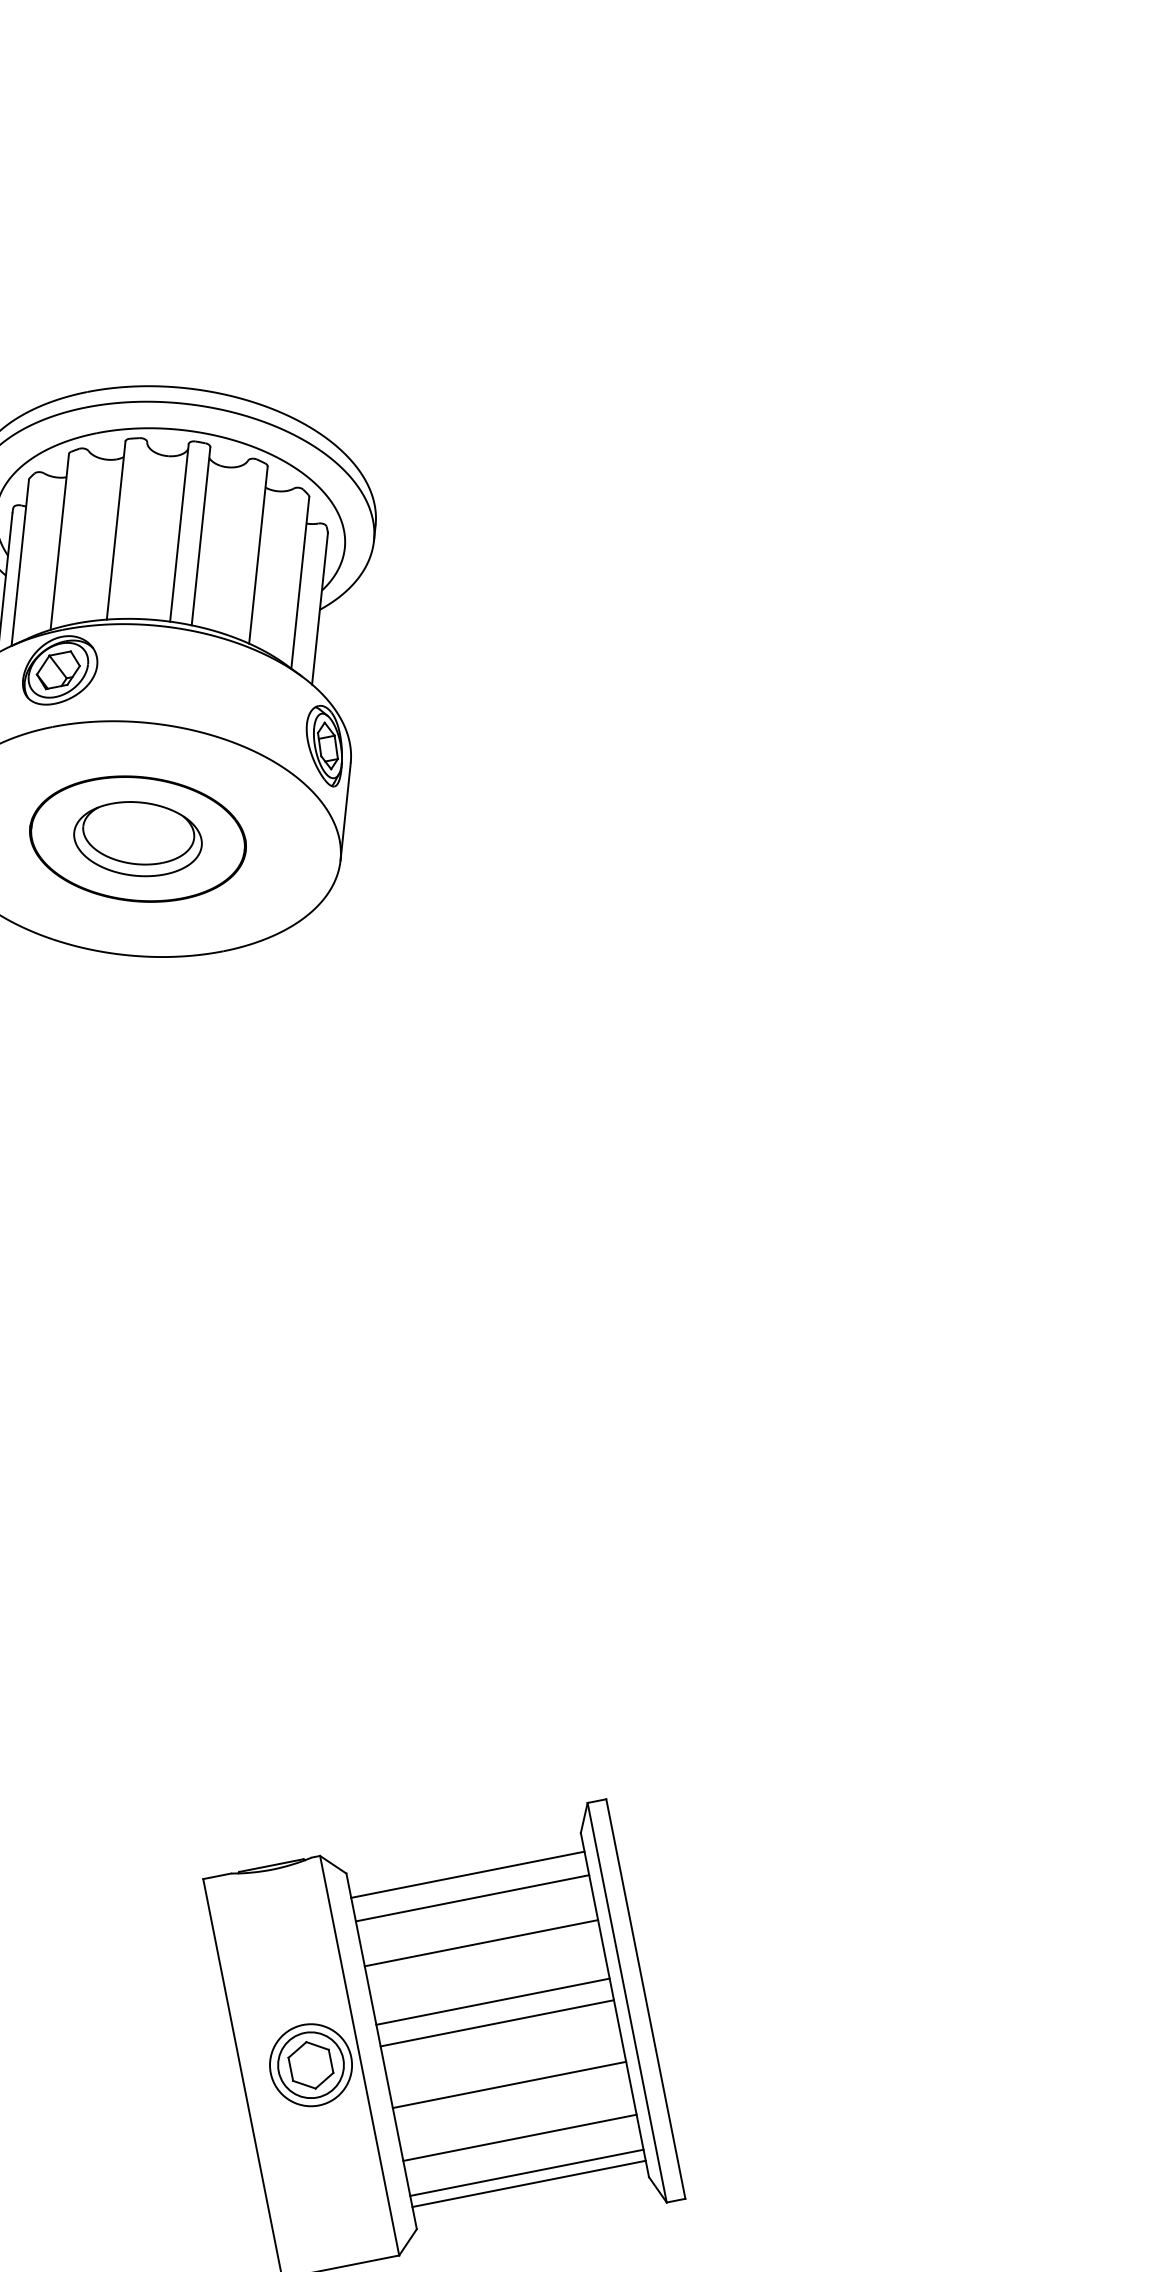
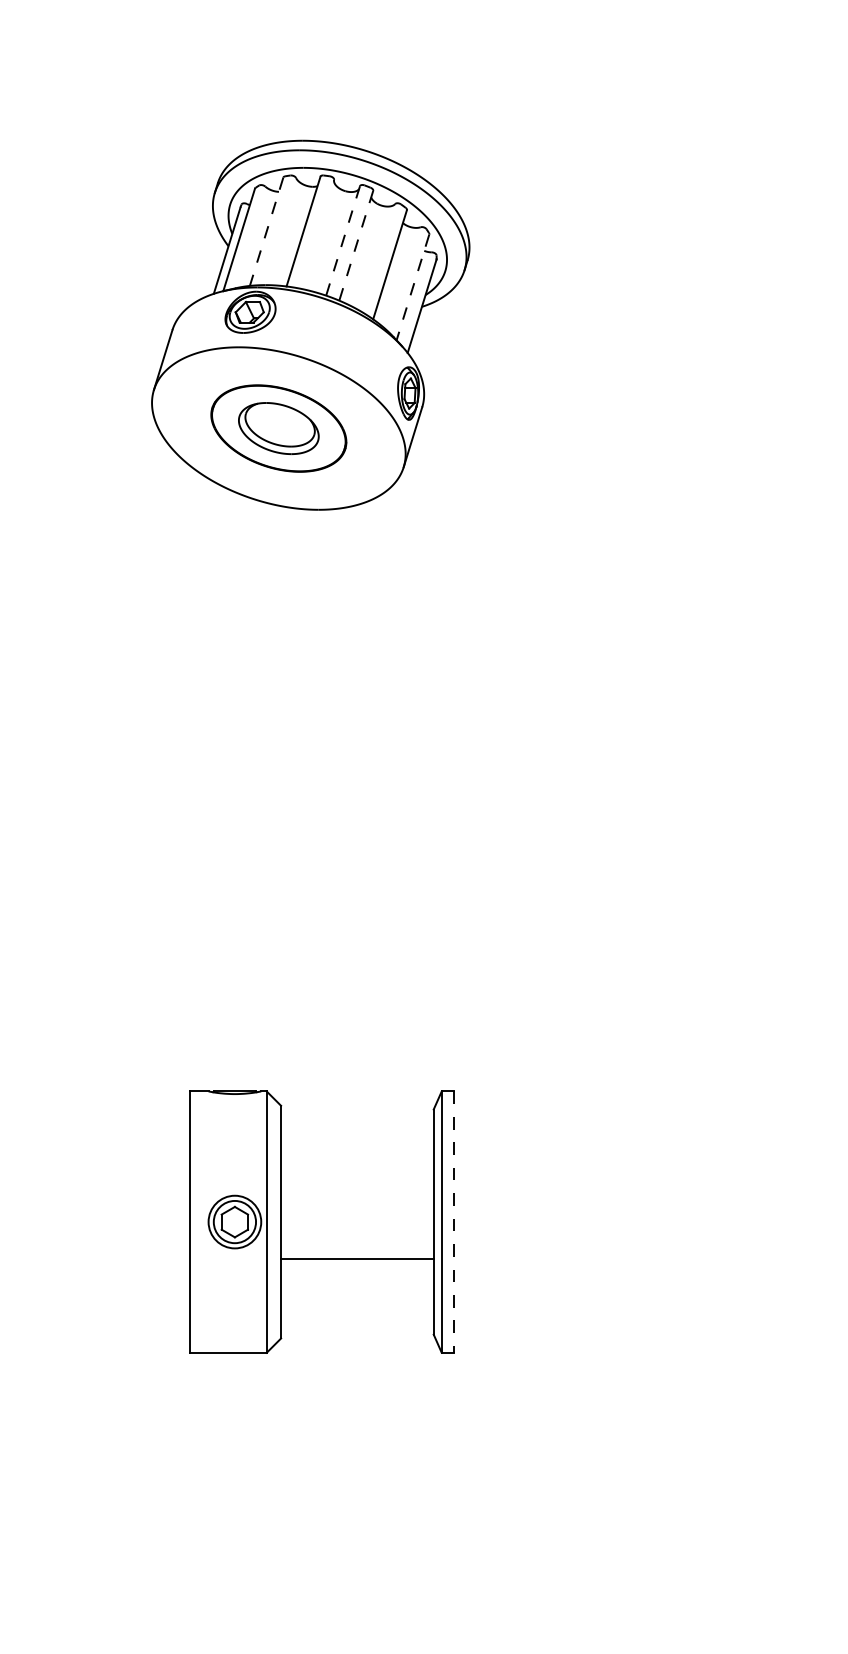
line: (178, 533) -> (342, 241), solid -> dashed
line: (201, 537) -> (356, 246), solid -> dashed
line: (59, 541) -> (266, 231), solid -> dashed
line: (299, 583) -> (412, 287), solid -> dashed
line: (467, 1874) -> (357, 1121), removed
line: (472, 1898) -> (357, 1137), removed
line: (481, 1943) -> (357, 1166), removed
line: (645, 1999) -> (453, 1222), solid -> dashed
line: (493, 2001) -> (357, 1204), removed
line: (497, 2022) -> (357, 1218), removed
line: (519, 2137) -> (357, 1293), removed
line: (526, 2172) -> (357, 1316), removed
line: (529, 2183) -> (357, 1323), removed

